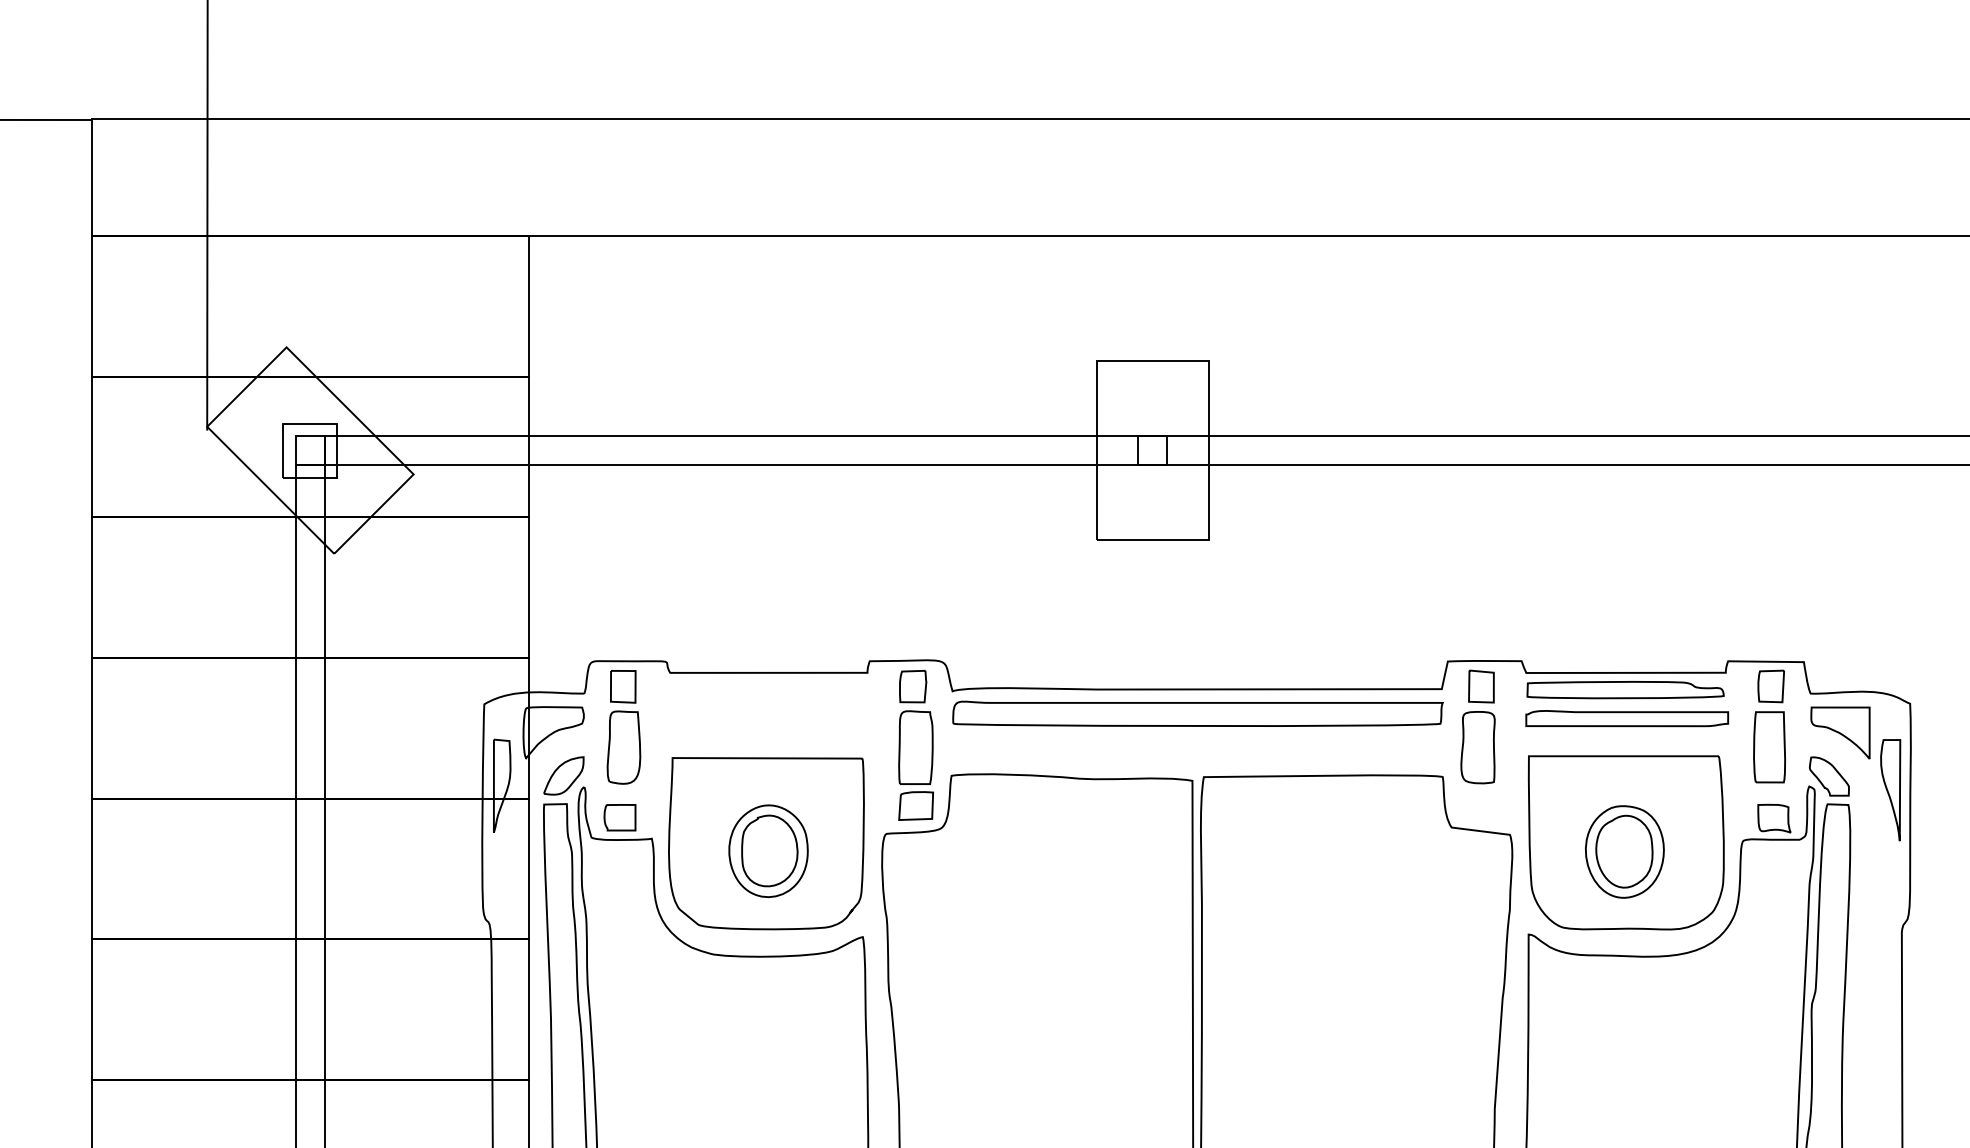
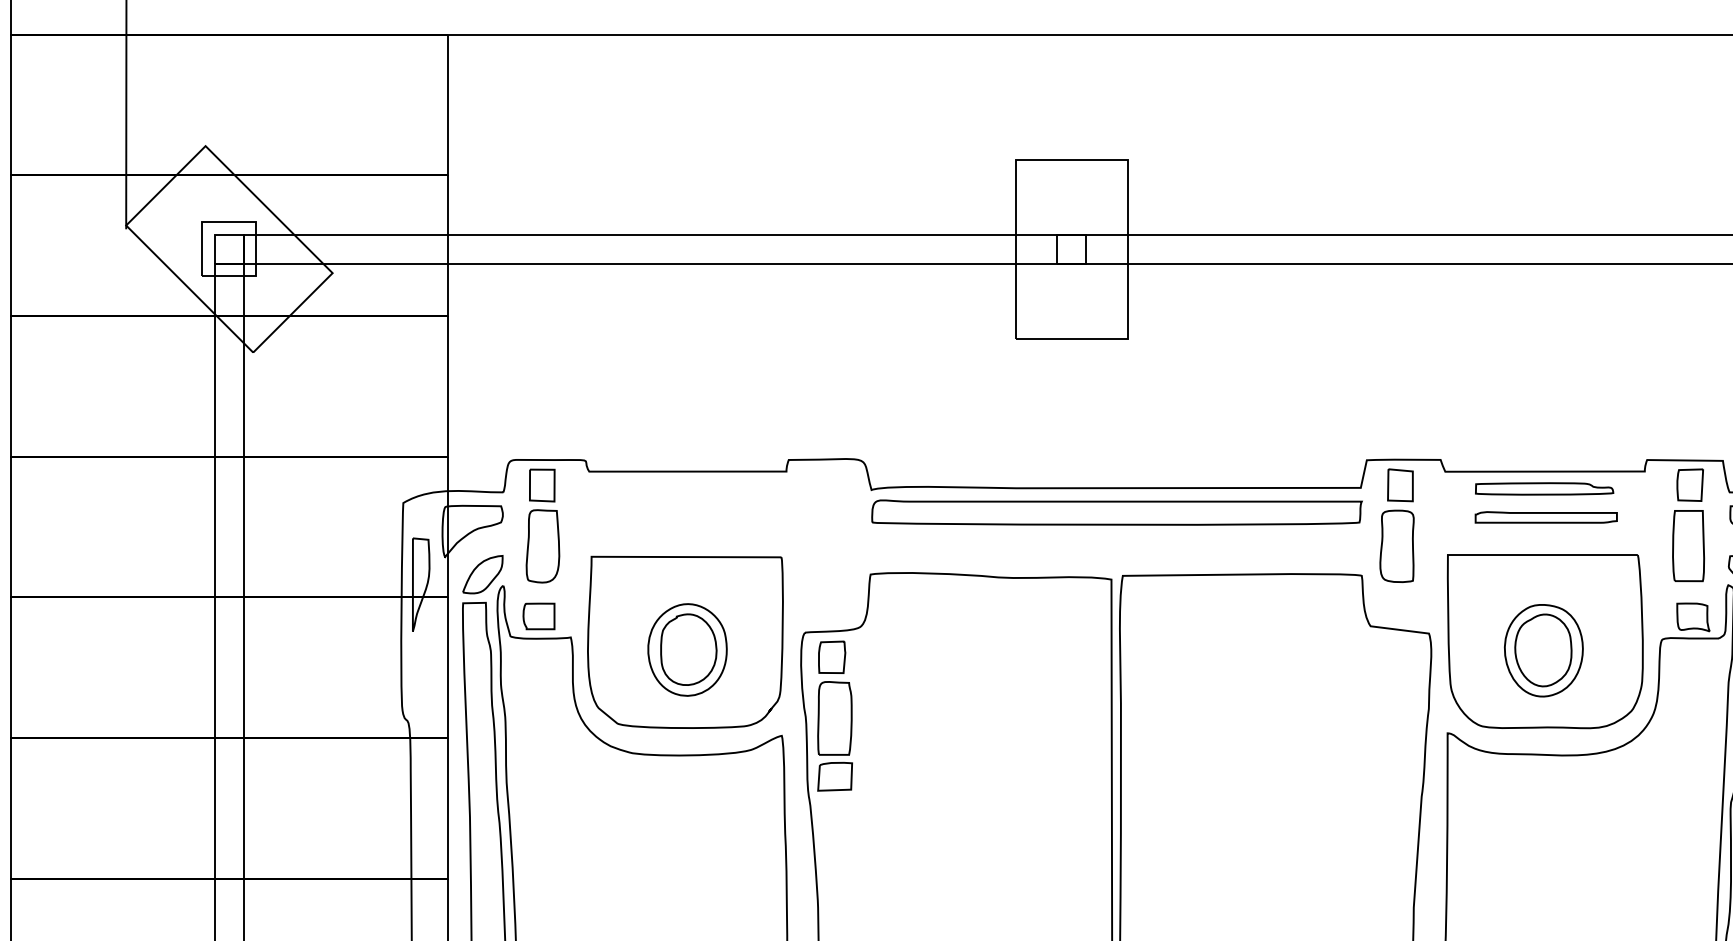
part: (1625, 690) -> (1544, 489), size x0.7
part: (1627, 718) -> (1546, 517), size x0.7
part: (916, 744) -> (835, 715), moved

